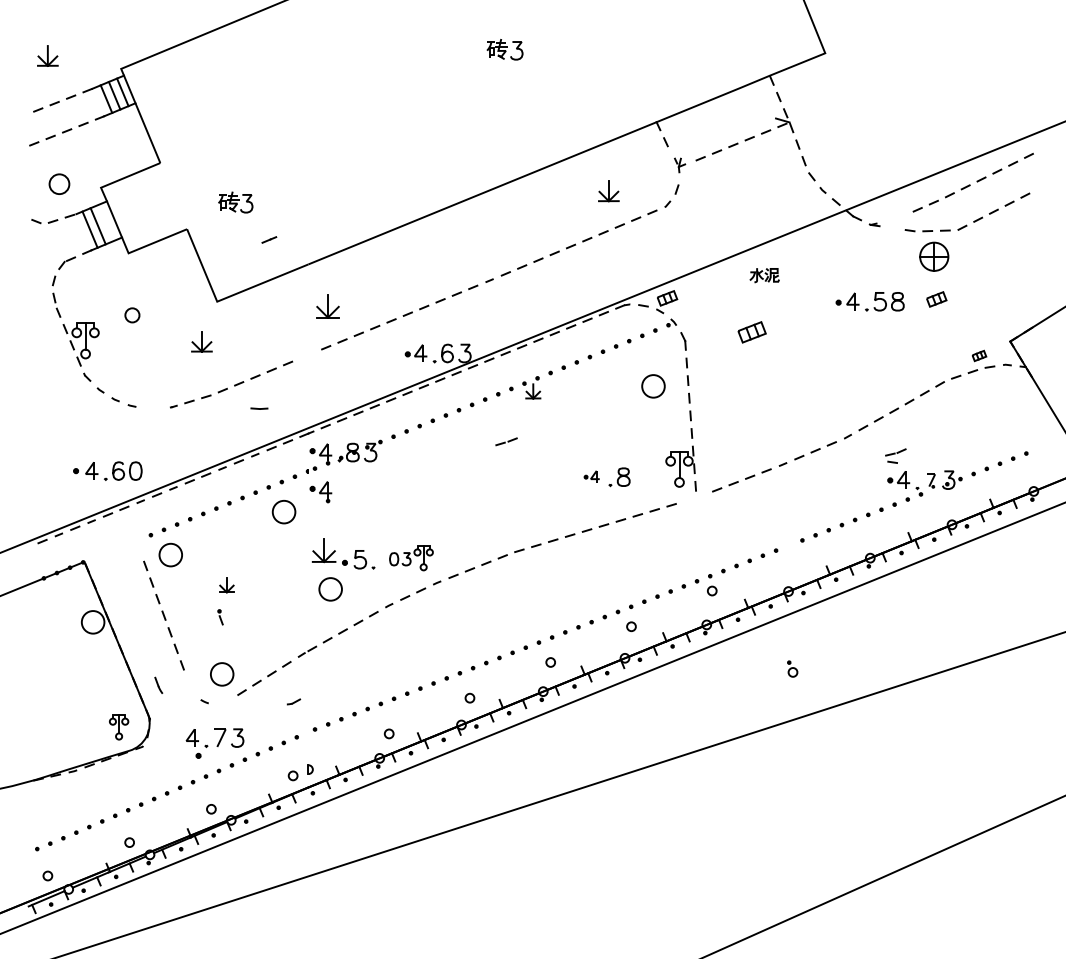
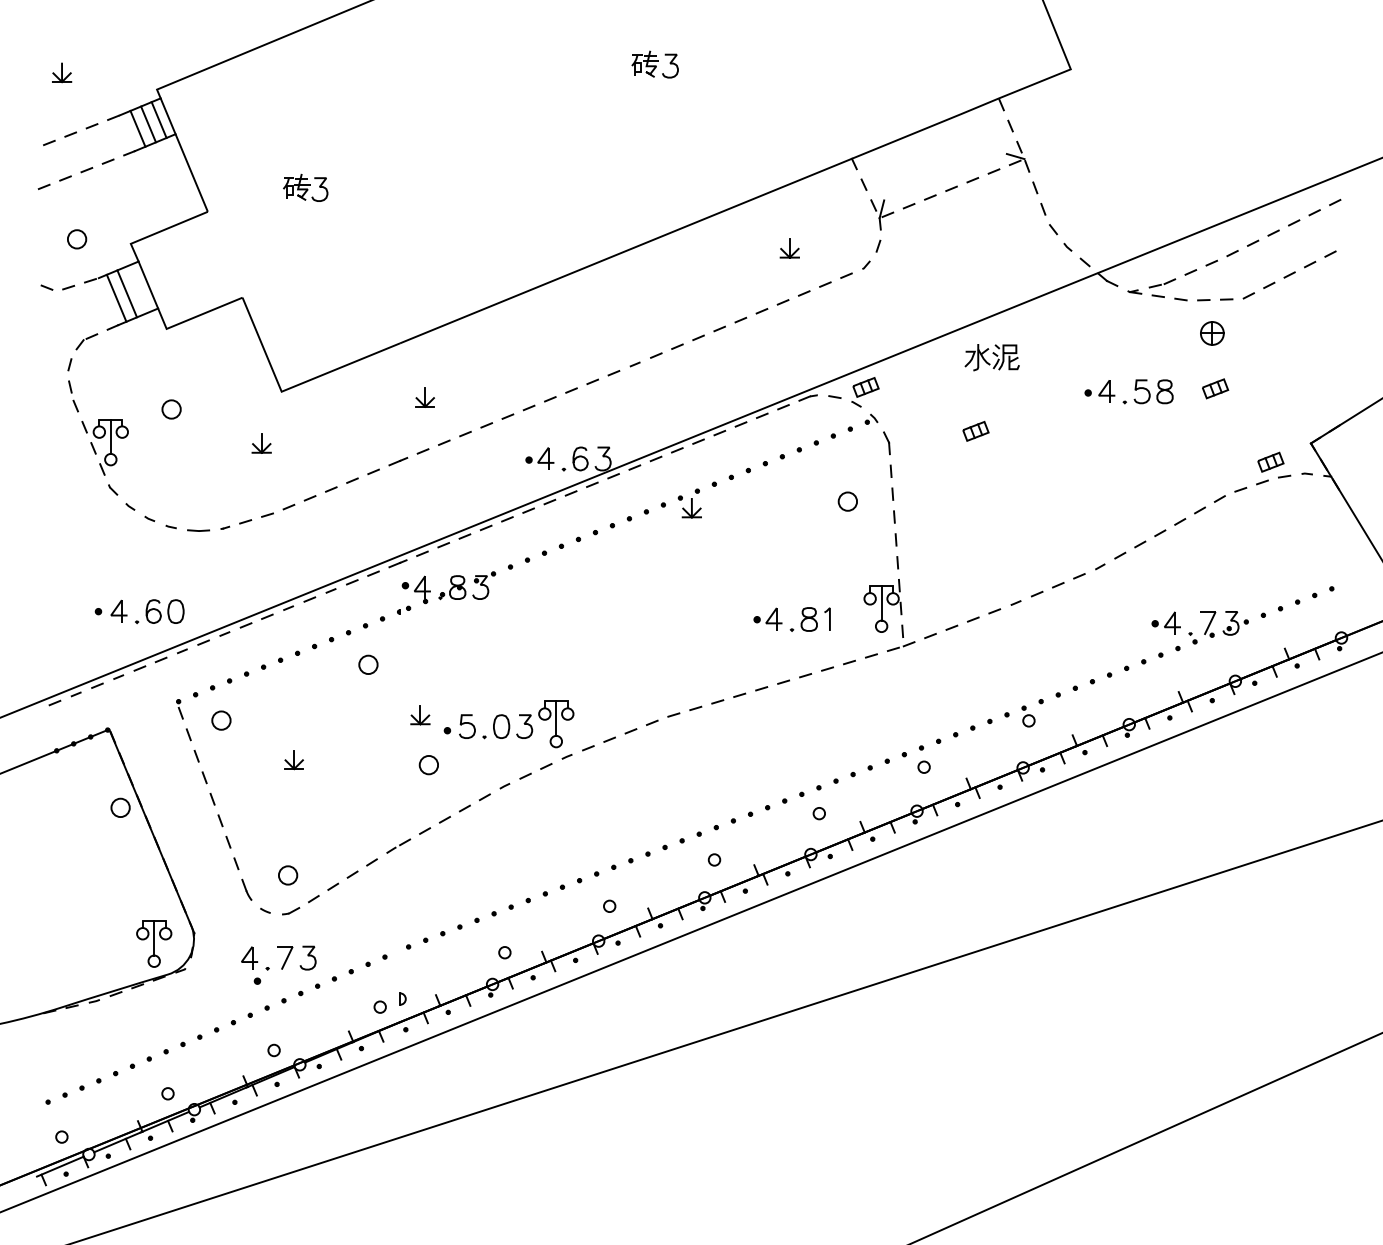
part: (48, 55) -> (62, 72), size x0.71
part: (680, 165) -> (882, 214), size x1.67
circle: (59, 184) -> (77, 239), size x0.71
part: (608, 191) -> (789, 248), size x0.71
part: (235, 202) -> (305, 187), moved
line: (269, 239) -> (398, 461), moved
part: (934, 256) -> (1212, 333), size x0.62
part: (764, 275) -> (991, 357), size x1.43
part: (327, 306) -> (424, 397), size x0.62
part: (751, 331) -> (975, 430), size x0.71
part: (201, 341) -> (261, 443), size x0.71
part: (979, 355) -> (1270, 461), size x1.43
circle: (653, 386) -> (847, 501), size x0.62
line: (259, 408) -> (198, 530), moved
line: (507, 441) -> (902, 646), moved
part: (895, 455) -> (1162, 287), moved
part: (591, 476) -> (767, 618), size x1.43
line: (639, 476) -> (829, 618), added
part: (931, 481) -> (1208, 624), size x1.43
part: (320, 491) -> (415, 638), removed
circle: (284, 511) -> (368, 664), size x0.62
part: (324, 551) -> (420, 715), size x0.62
circle: (170, 555) -> (221, 720), size x0.62
part: (411, 558) -> (533, 724), size x1.43
circle: (330, 588) -> (428, 764), size x0.62
part: (220, 617) -> (179, 709), moved
circle: (93, 622) -> (120, 807), size x0.62
part: (792, 669) -> (1028, 716), moved
circle: (221, 674) -> (287, 875), size x0.62
line: (158, 685) -> (246, 889), moved
part: (294, 702) -> (291, 911), moved
part: (119, 726) -> (154, 943), size x1.43

